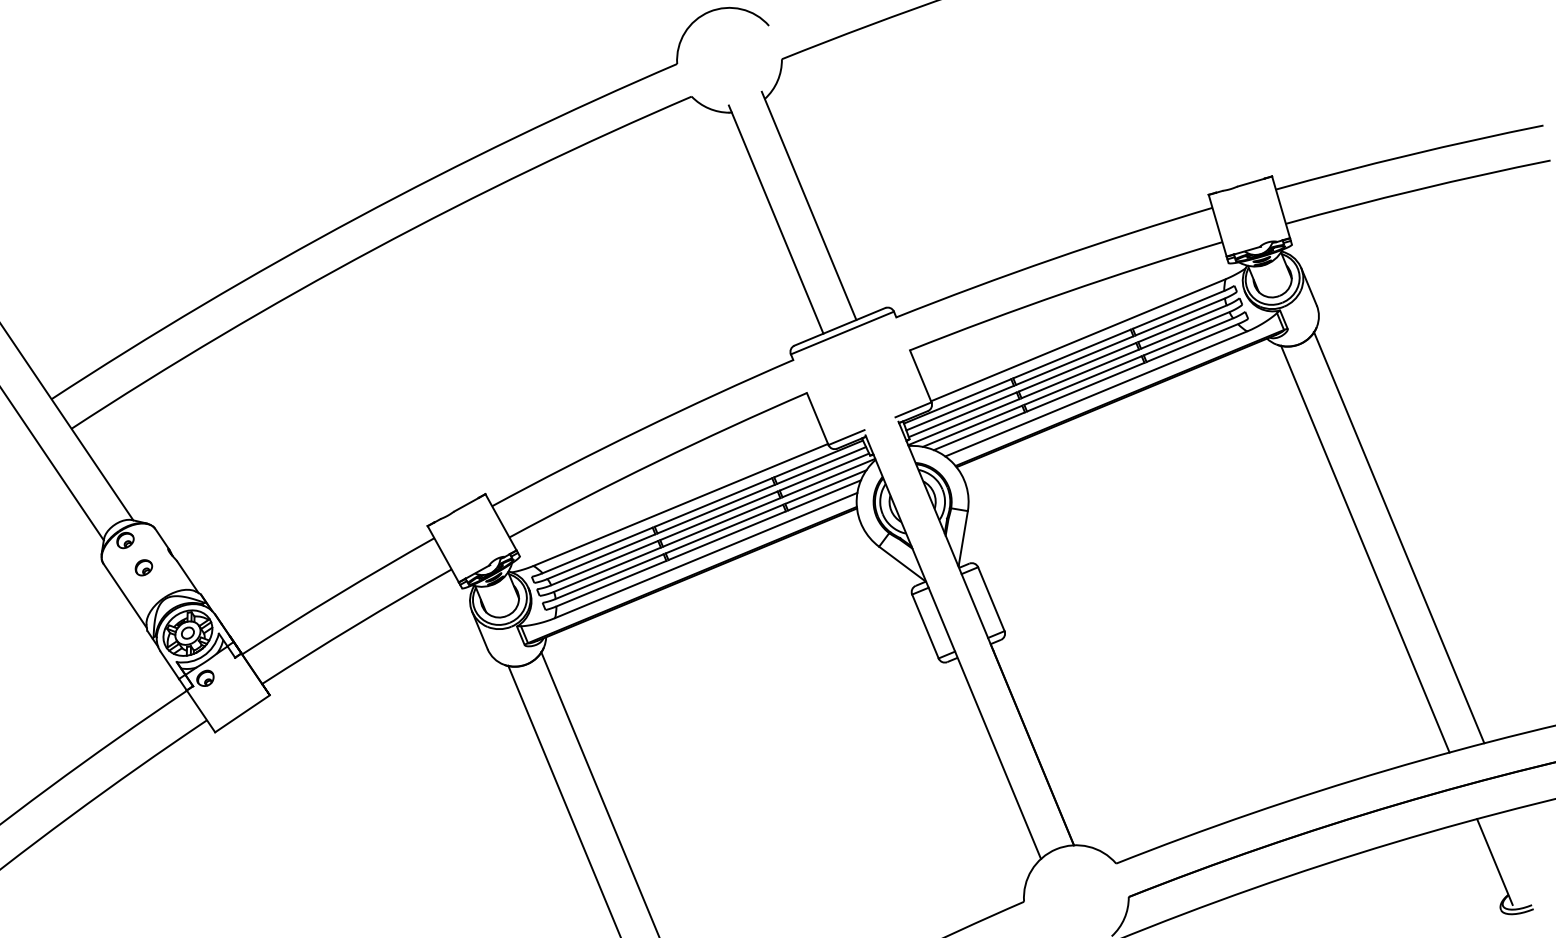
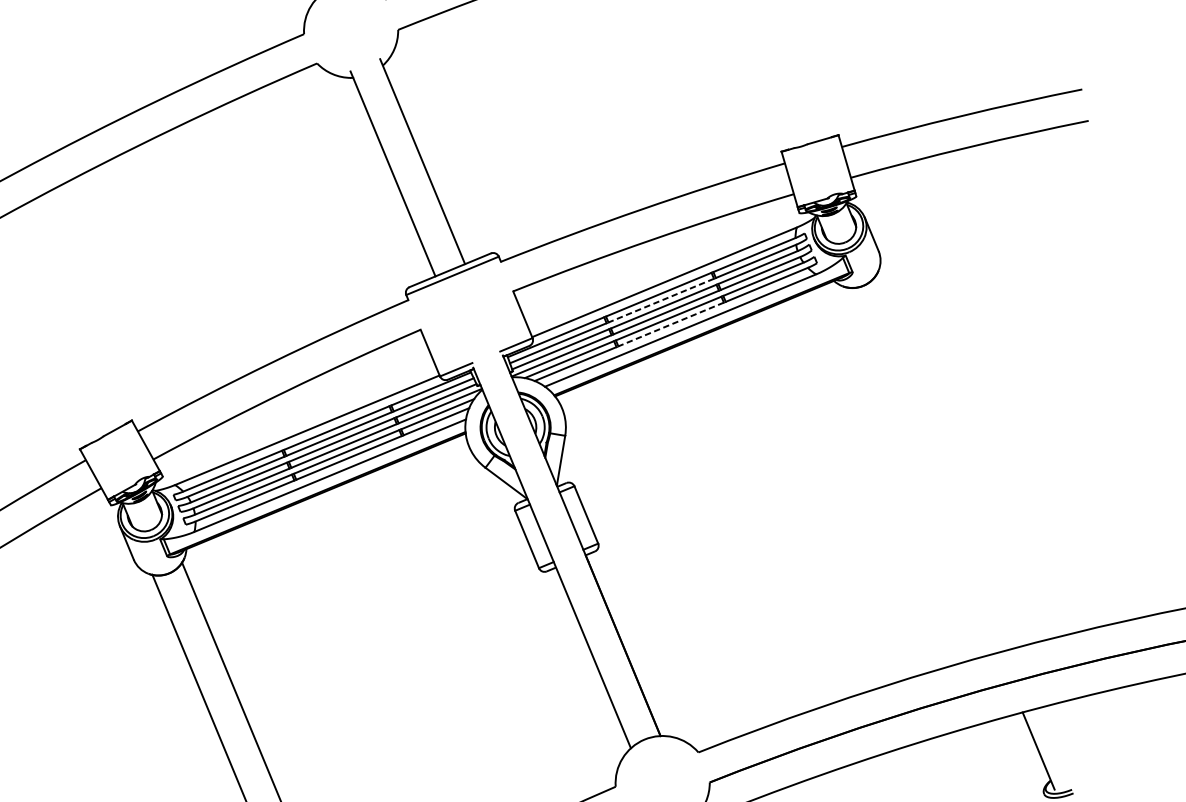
line: (1074, 360) -> (661, 300), solid -> dashed
line: (1085, 387) -> (670, 324), solid -> dashed
line: (1398, 537) -> (952, 459), removed
line: (1365, 548) -> (922, 469), removed

